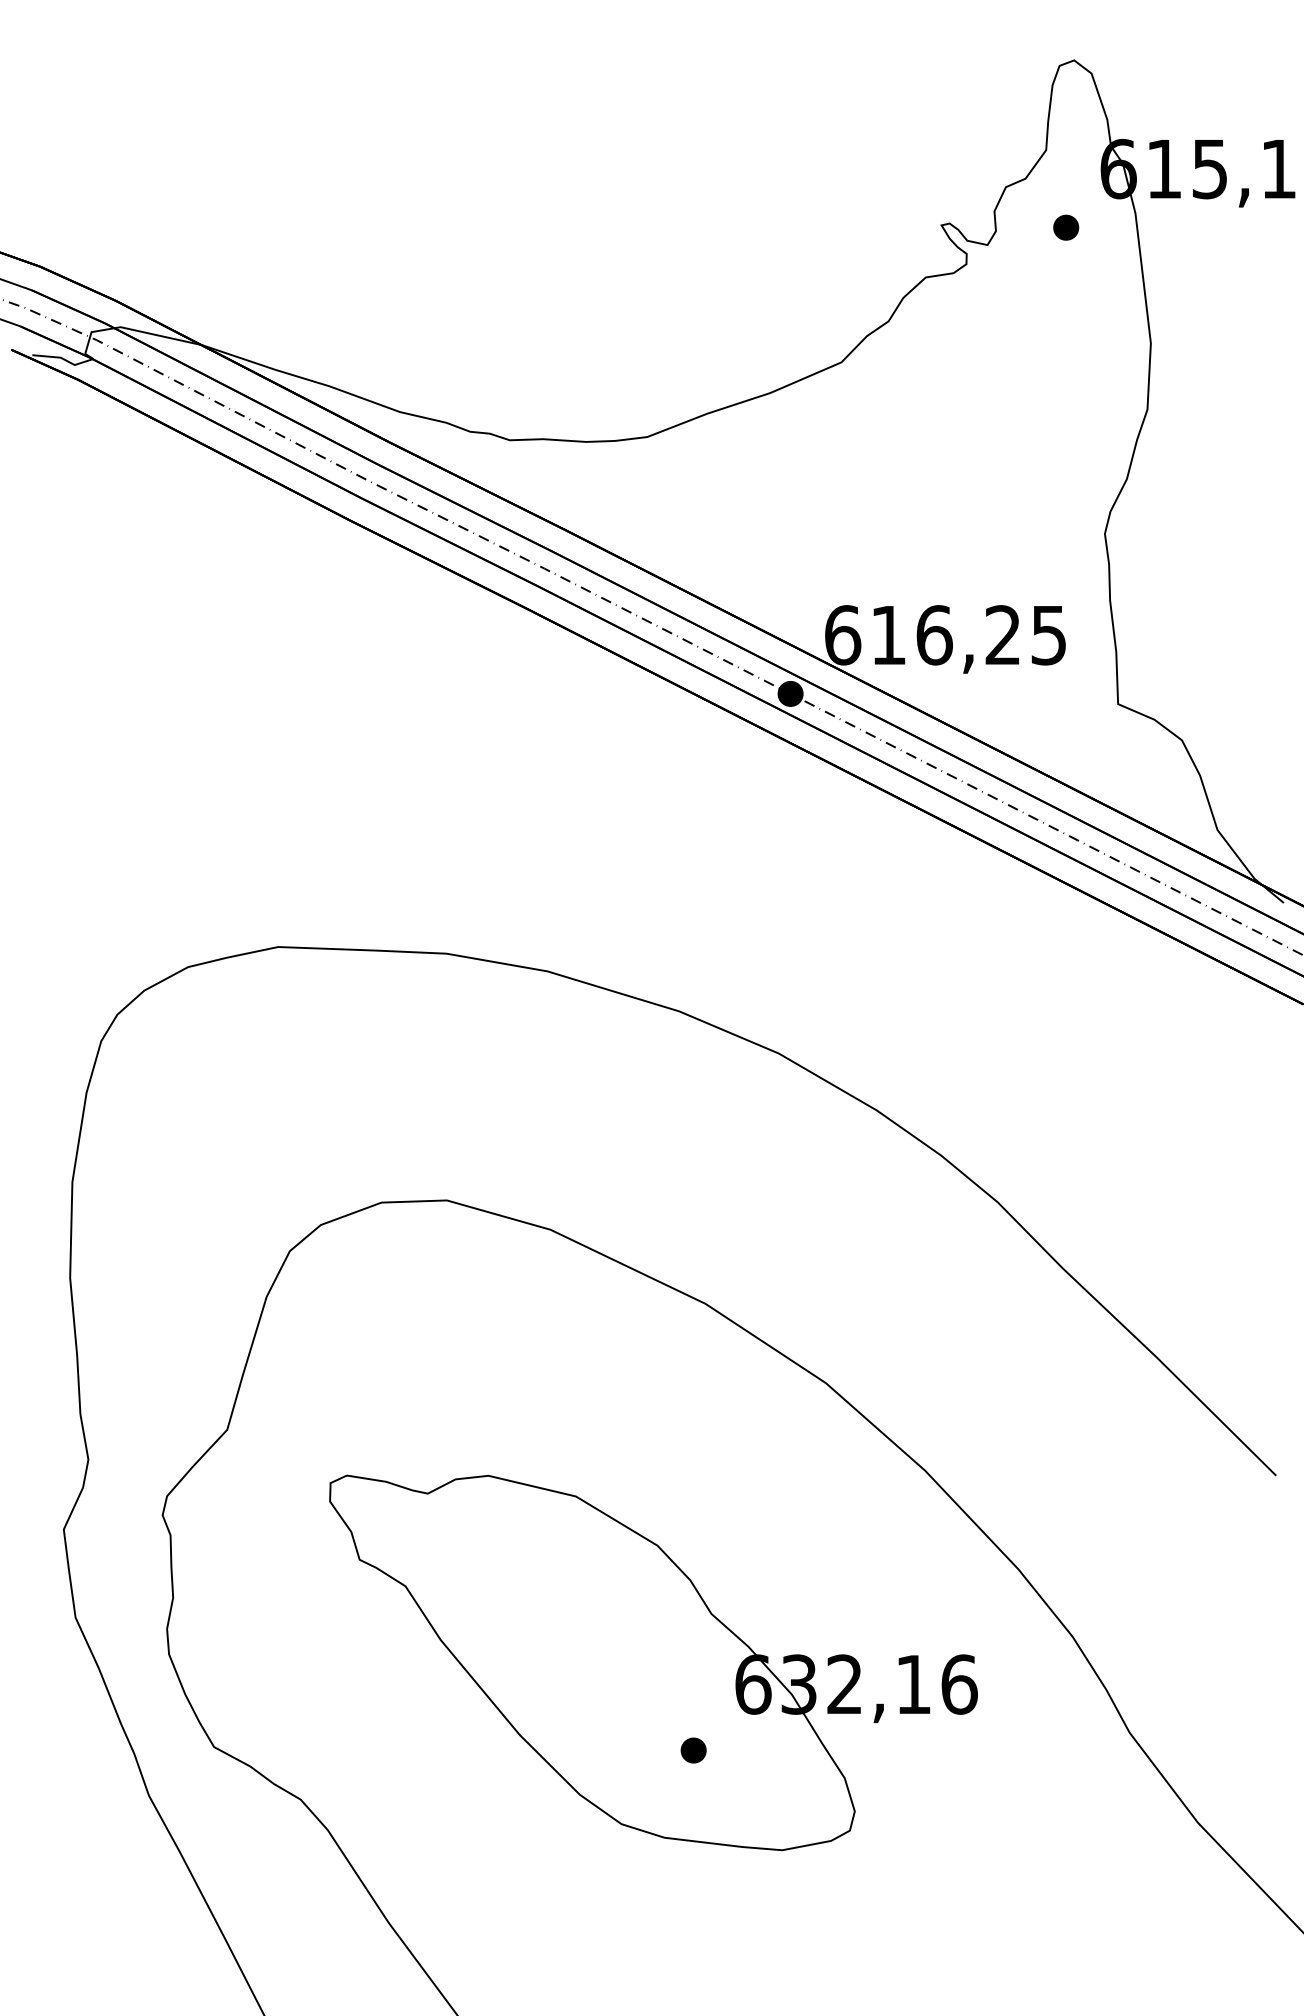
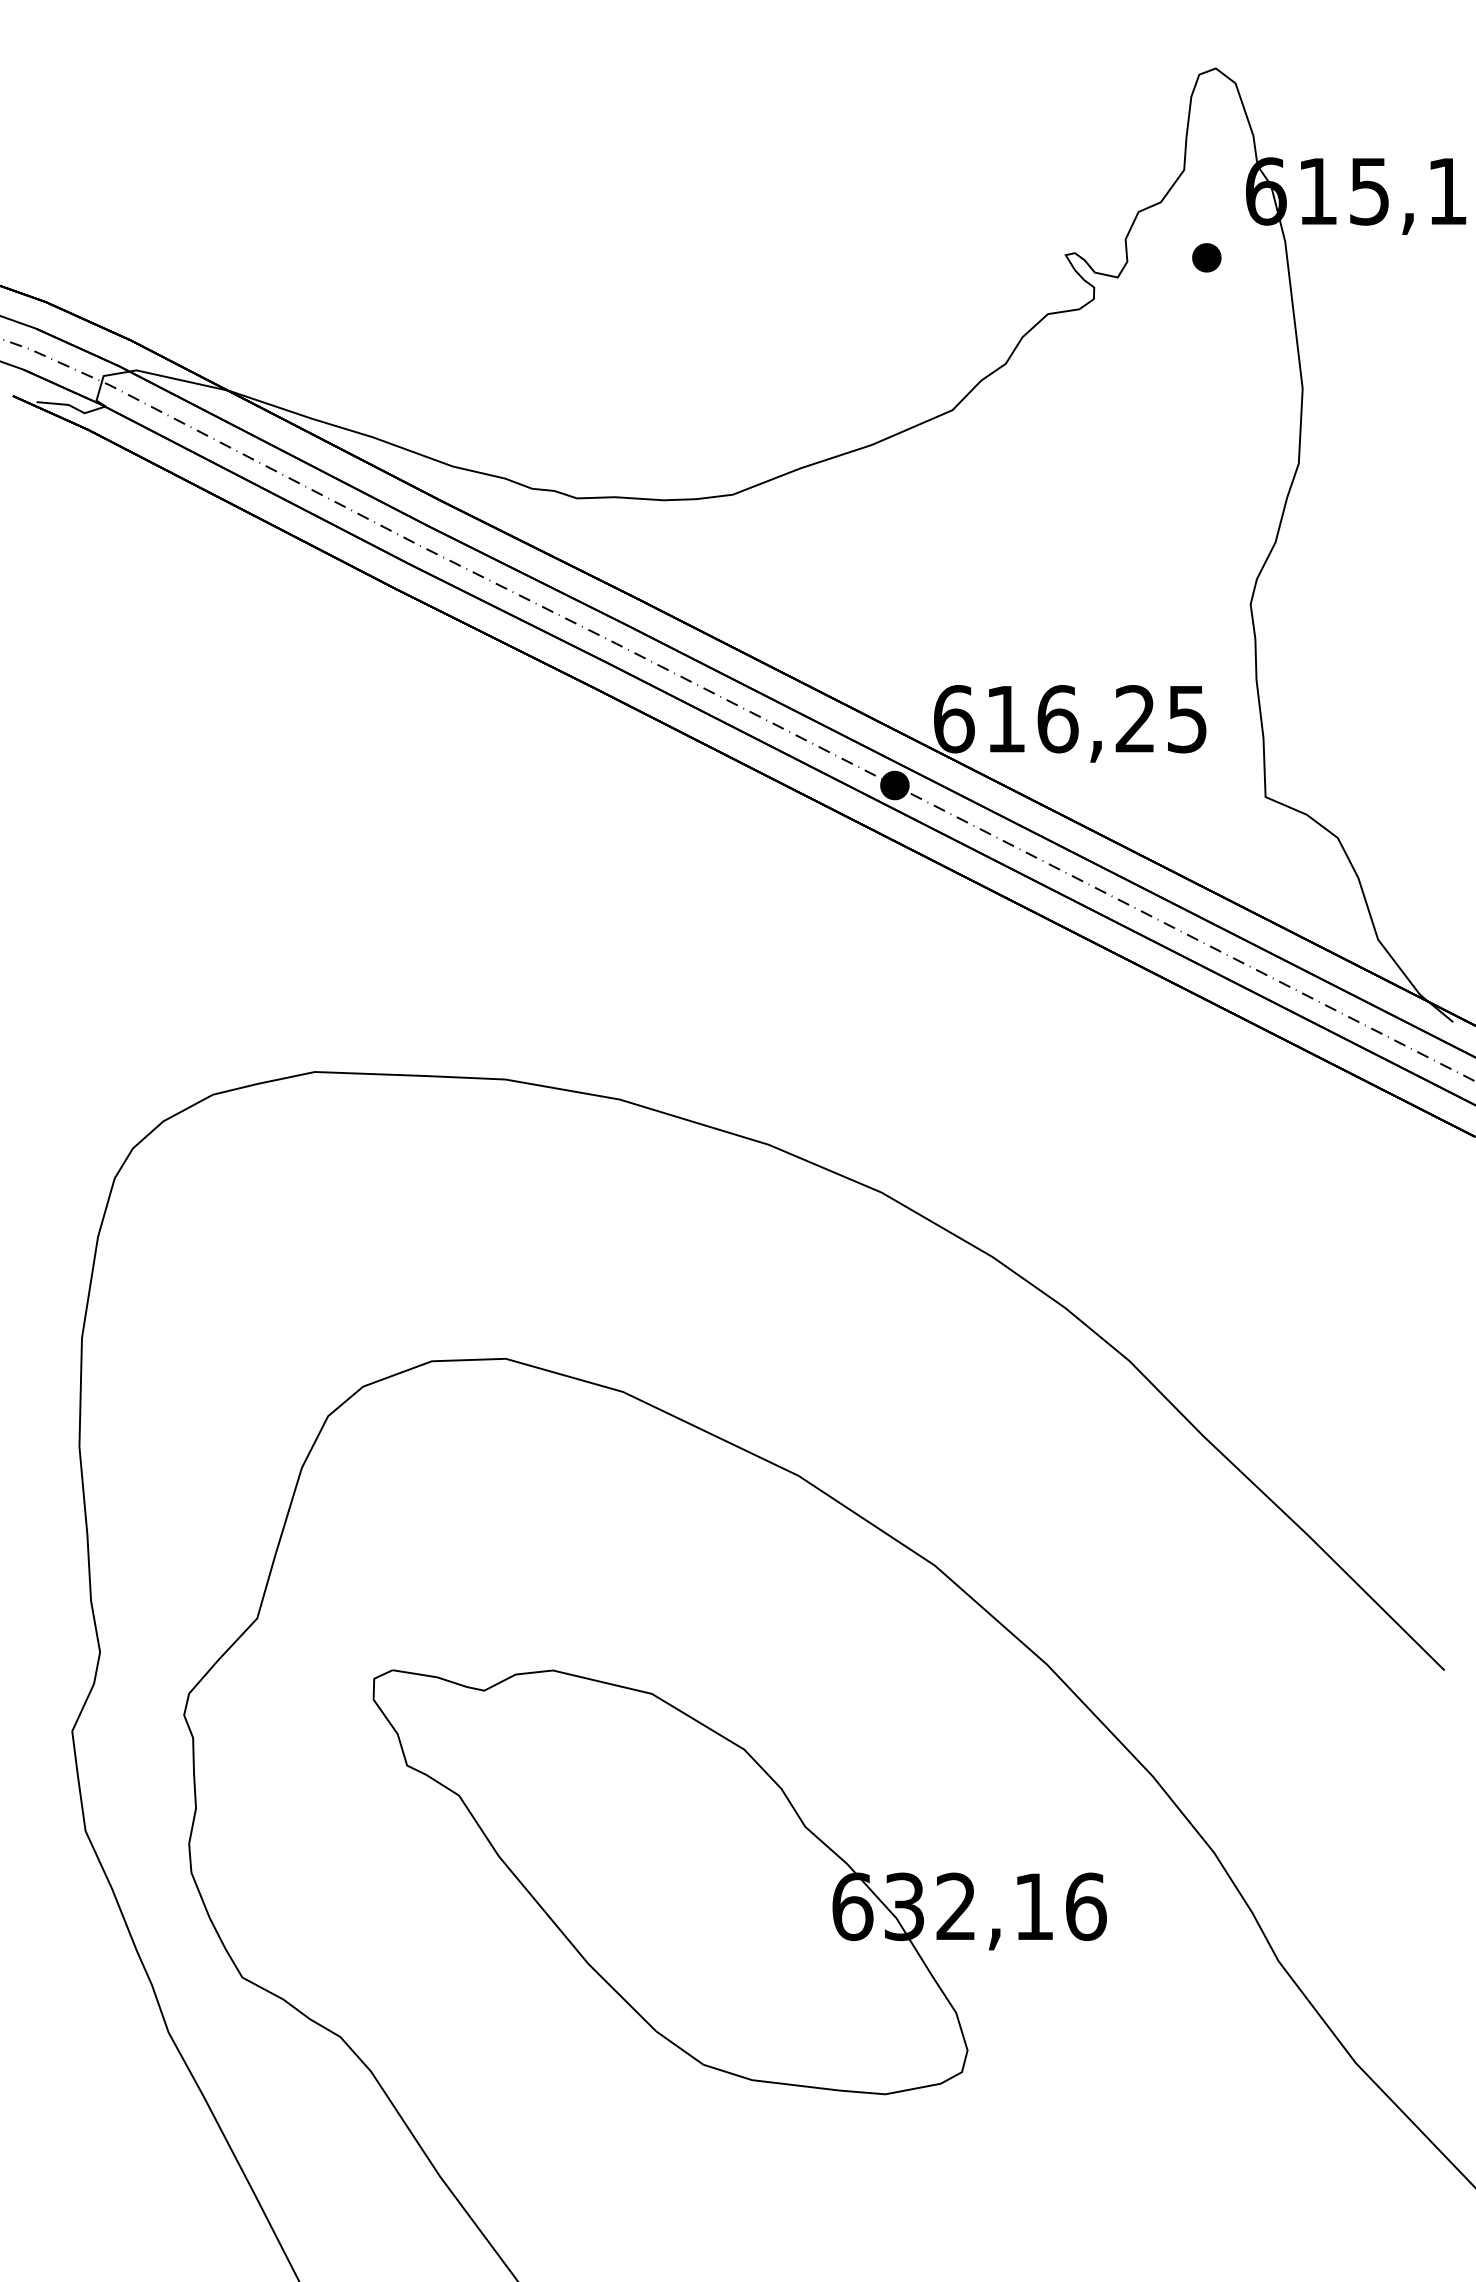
part: (693, 1750) -> (784, 1981), removed

